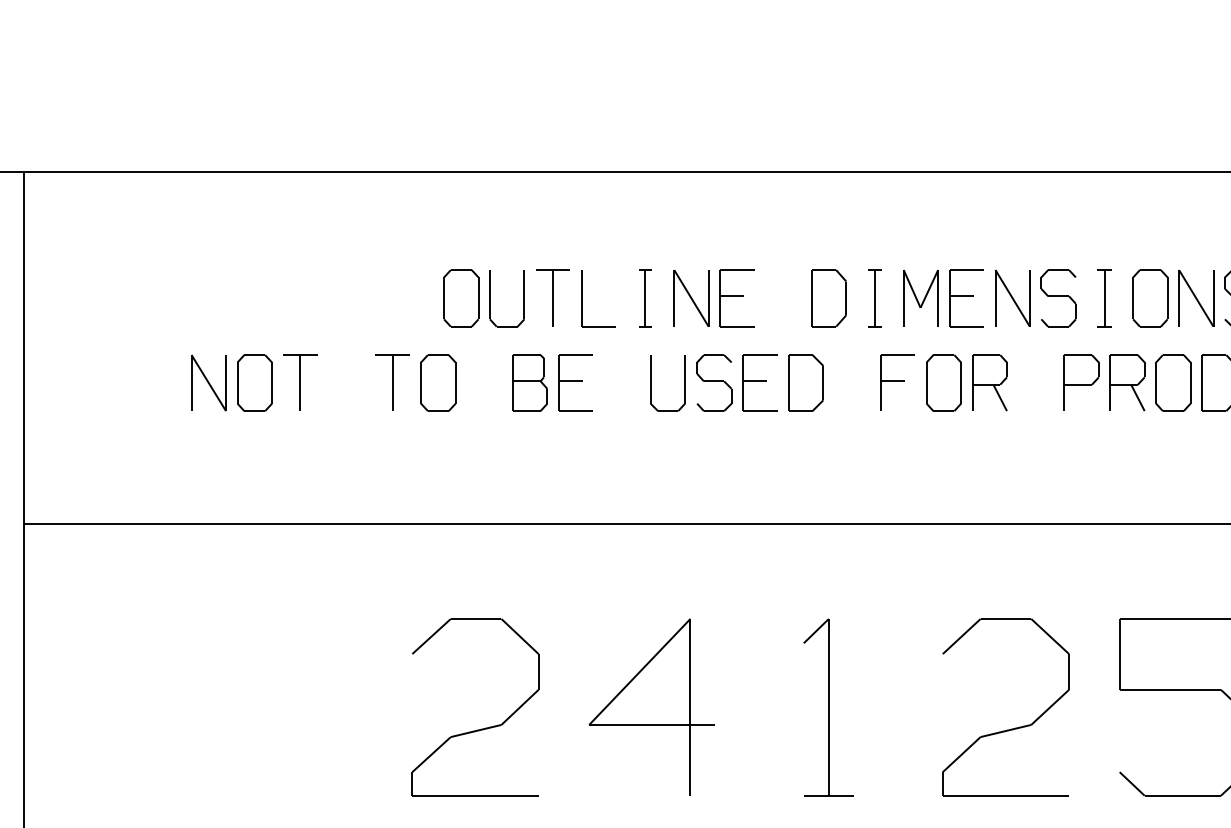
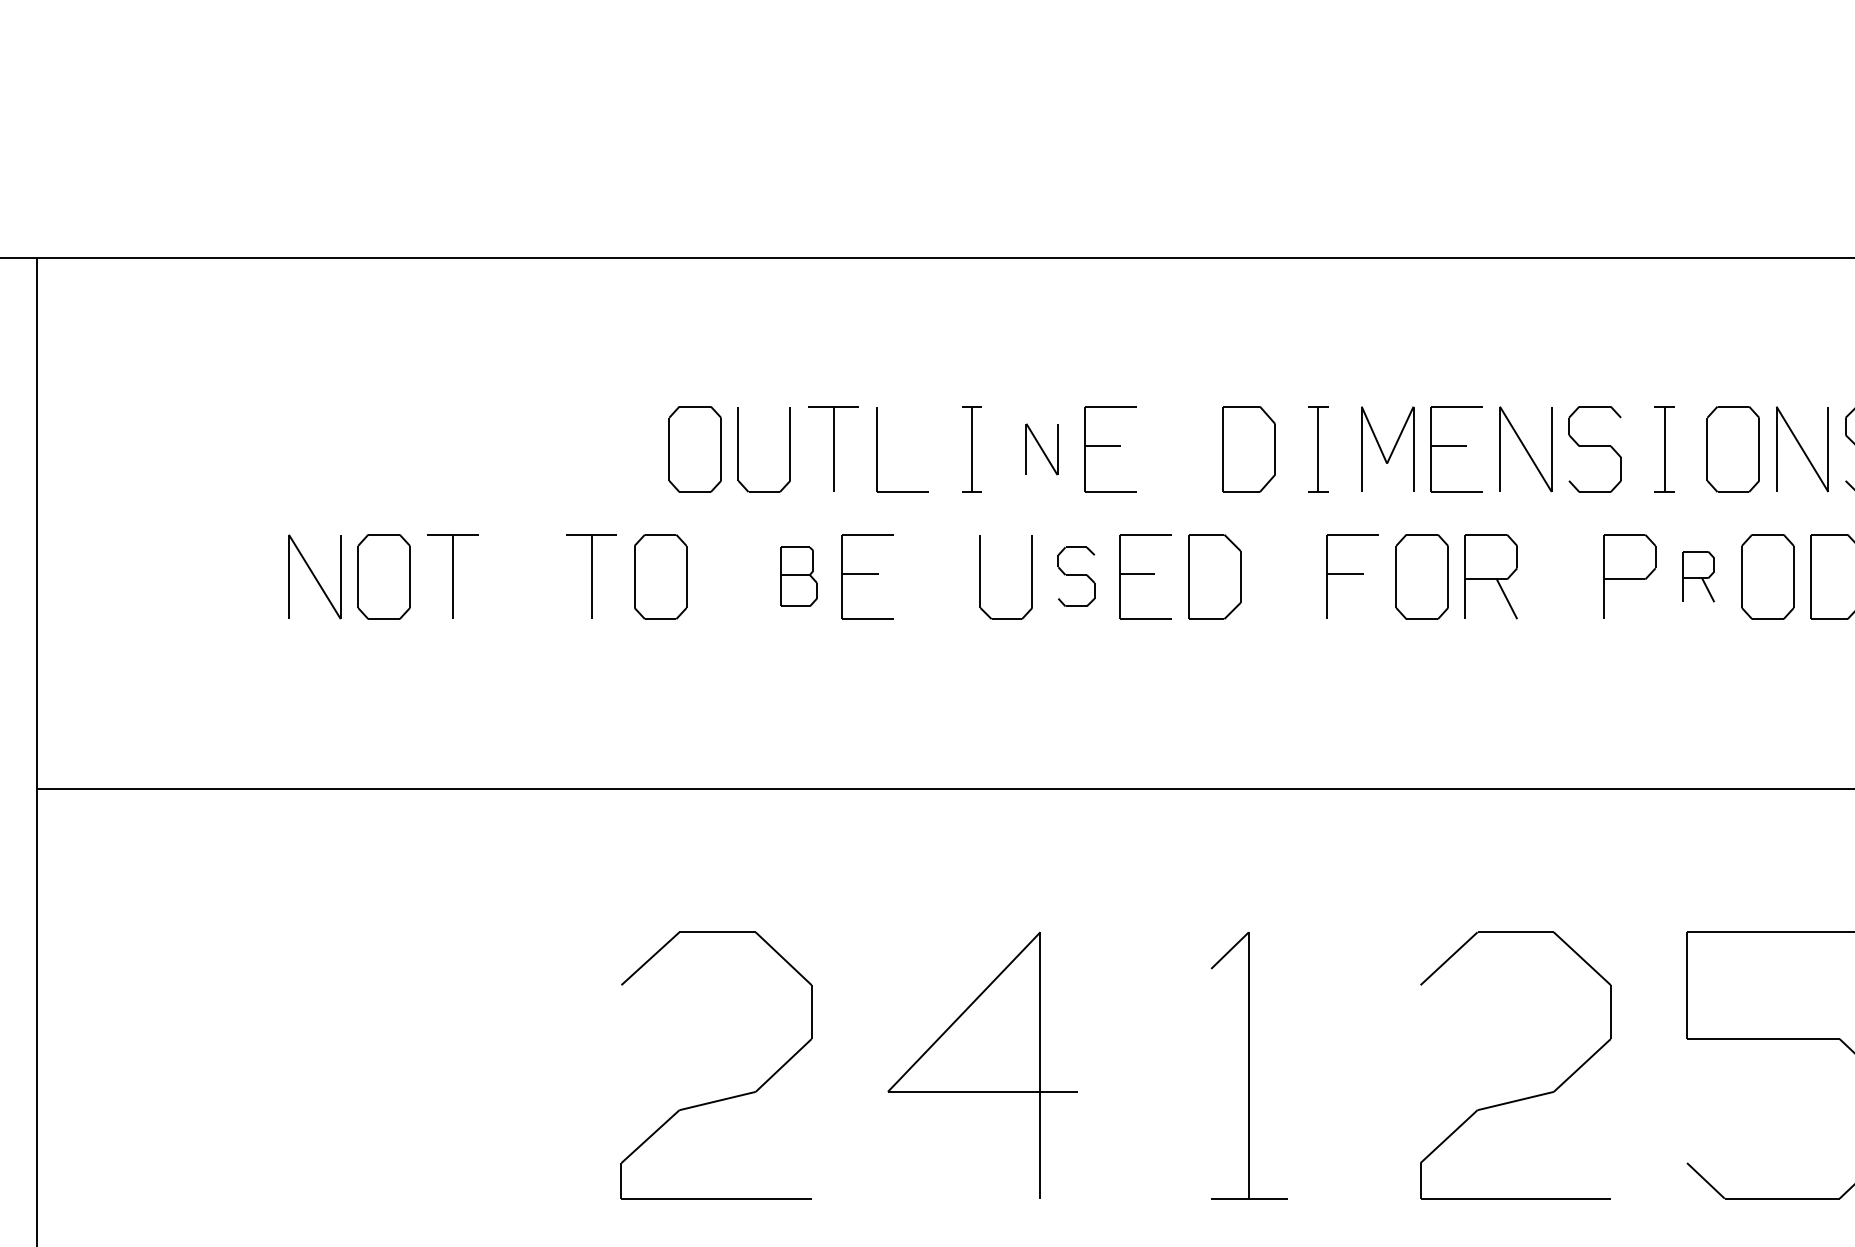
part: (691, 298) -> (1041, 449), size x0.6
part: (529, 382) -> (797, 576), size x0.7
part: (714, 382) -> (1076, 576), size x0.7
part: (1127, 382) -> (1698, 576), size x0.6

